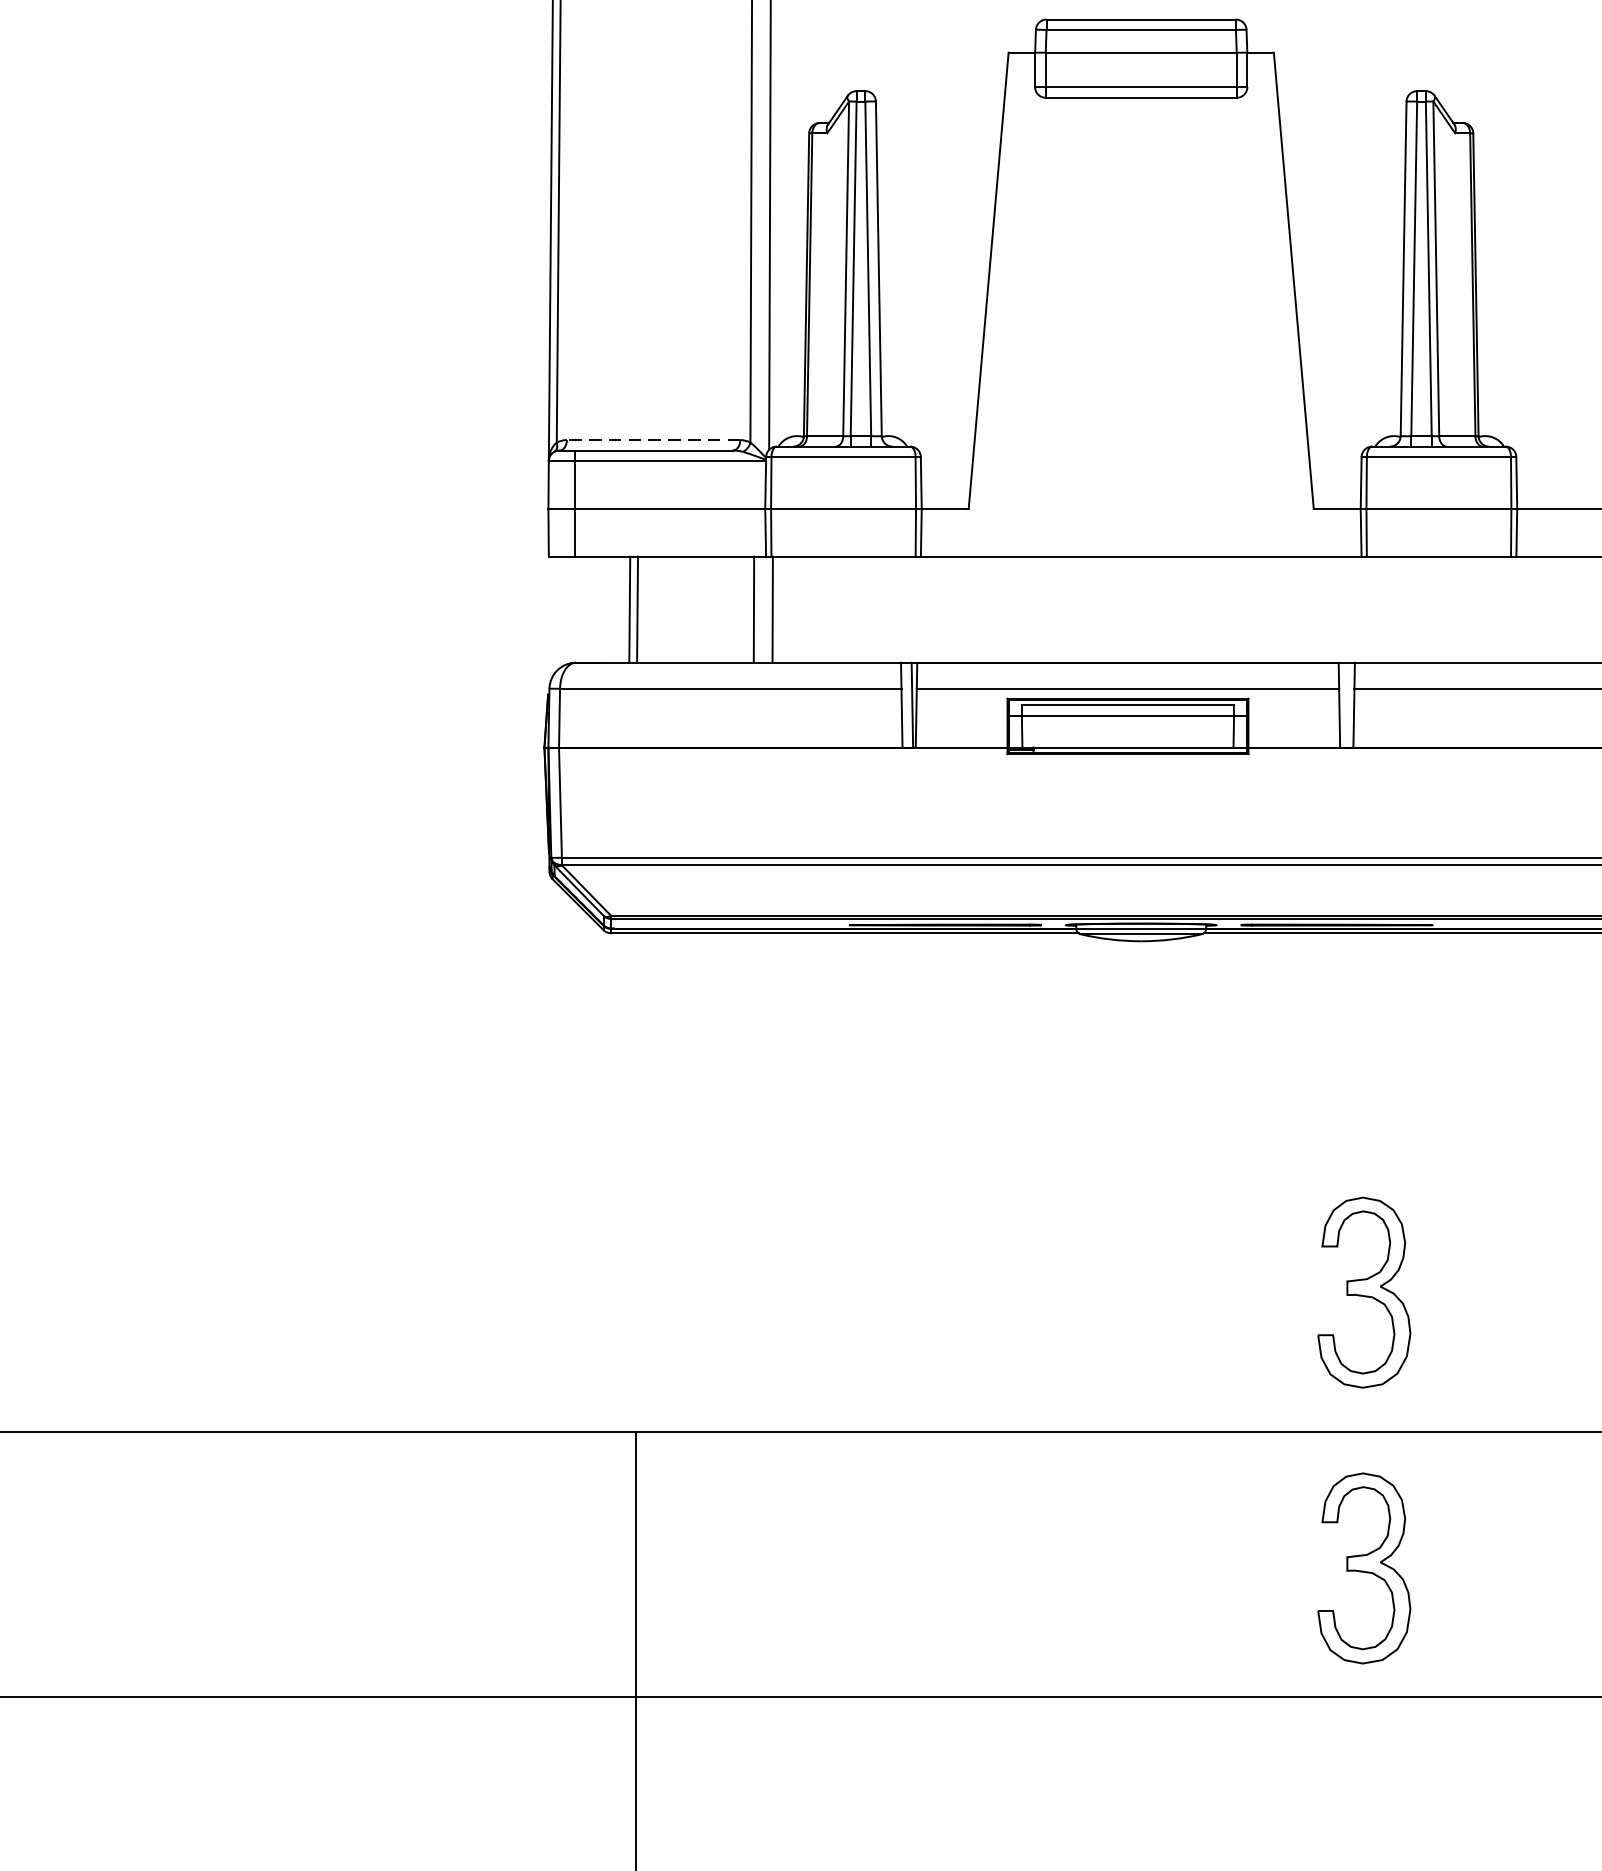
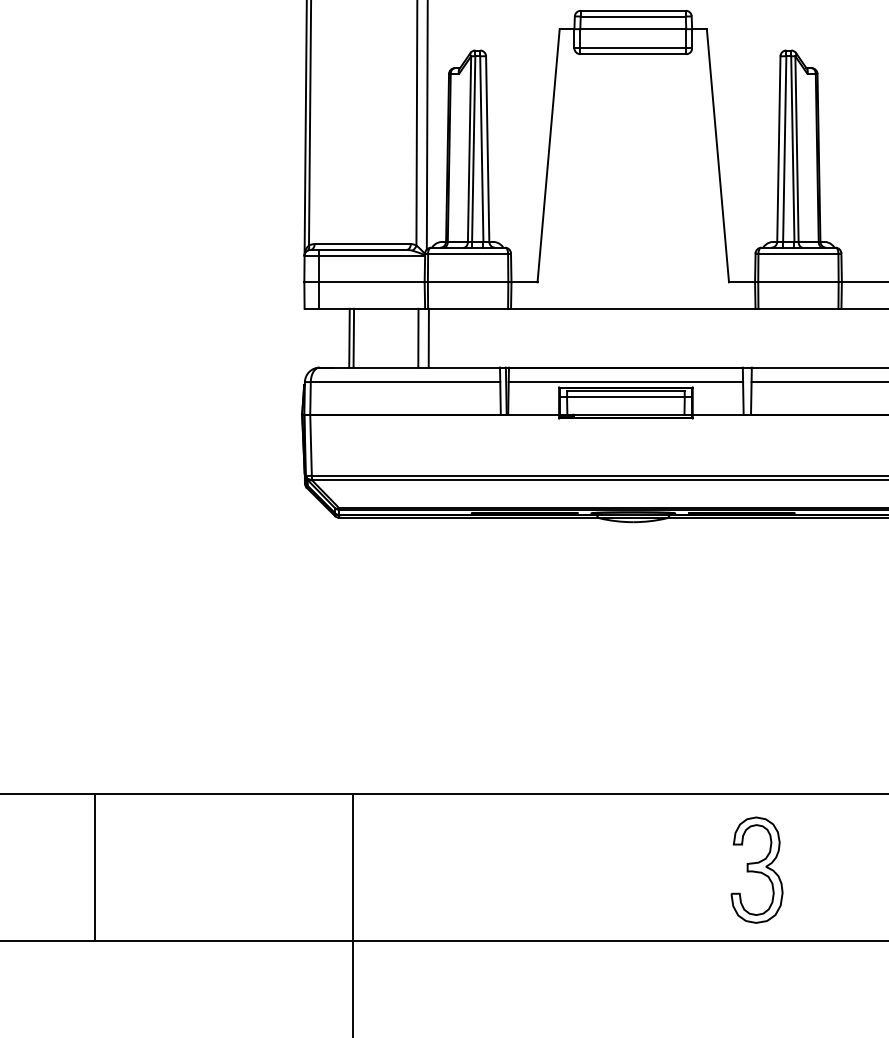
line: (653, 440) -> (362, 244), dashed -> solid
part: (1363, 1291) -> (756, 716), removed
line: (171, 1563) -> (95, 867), added

